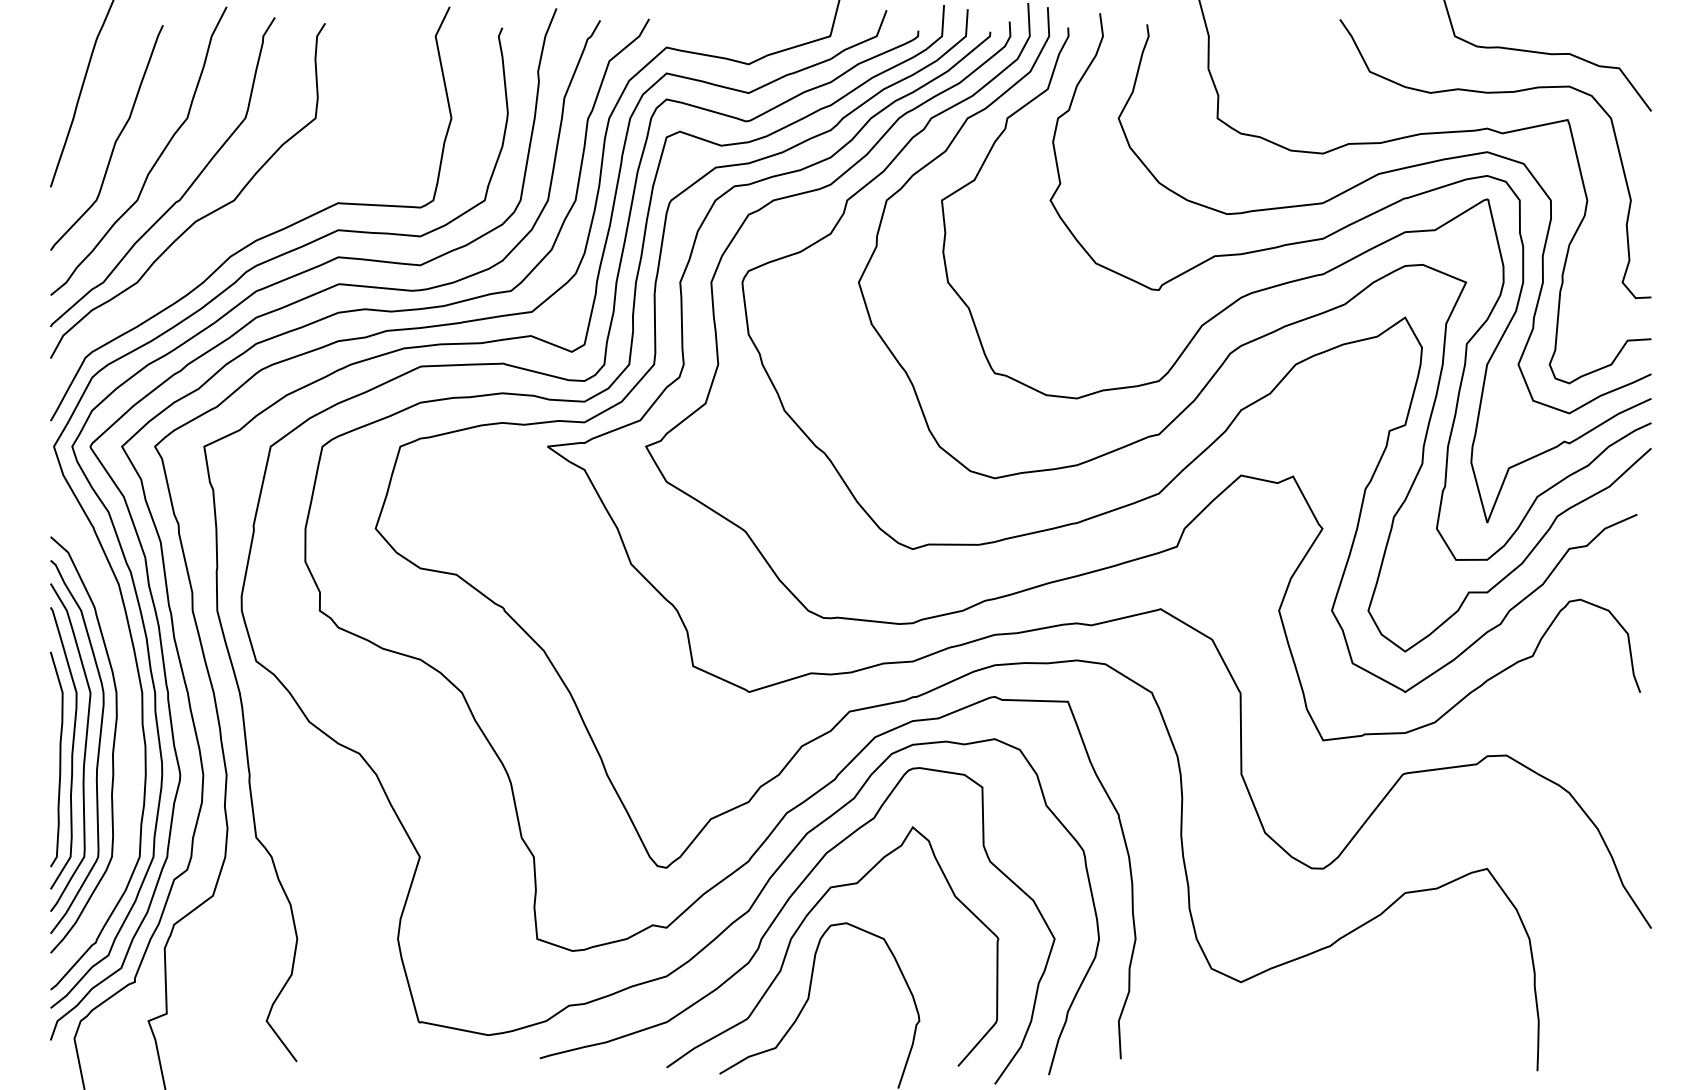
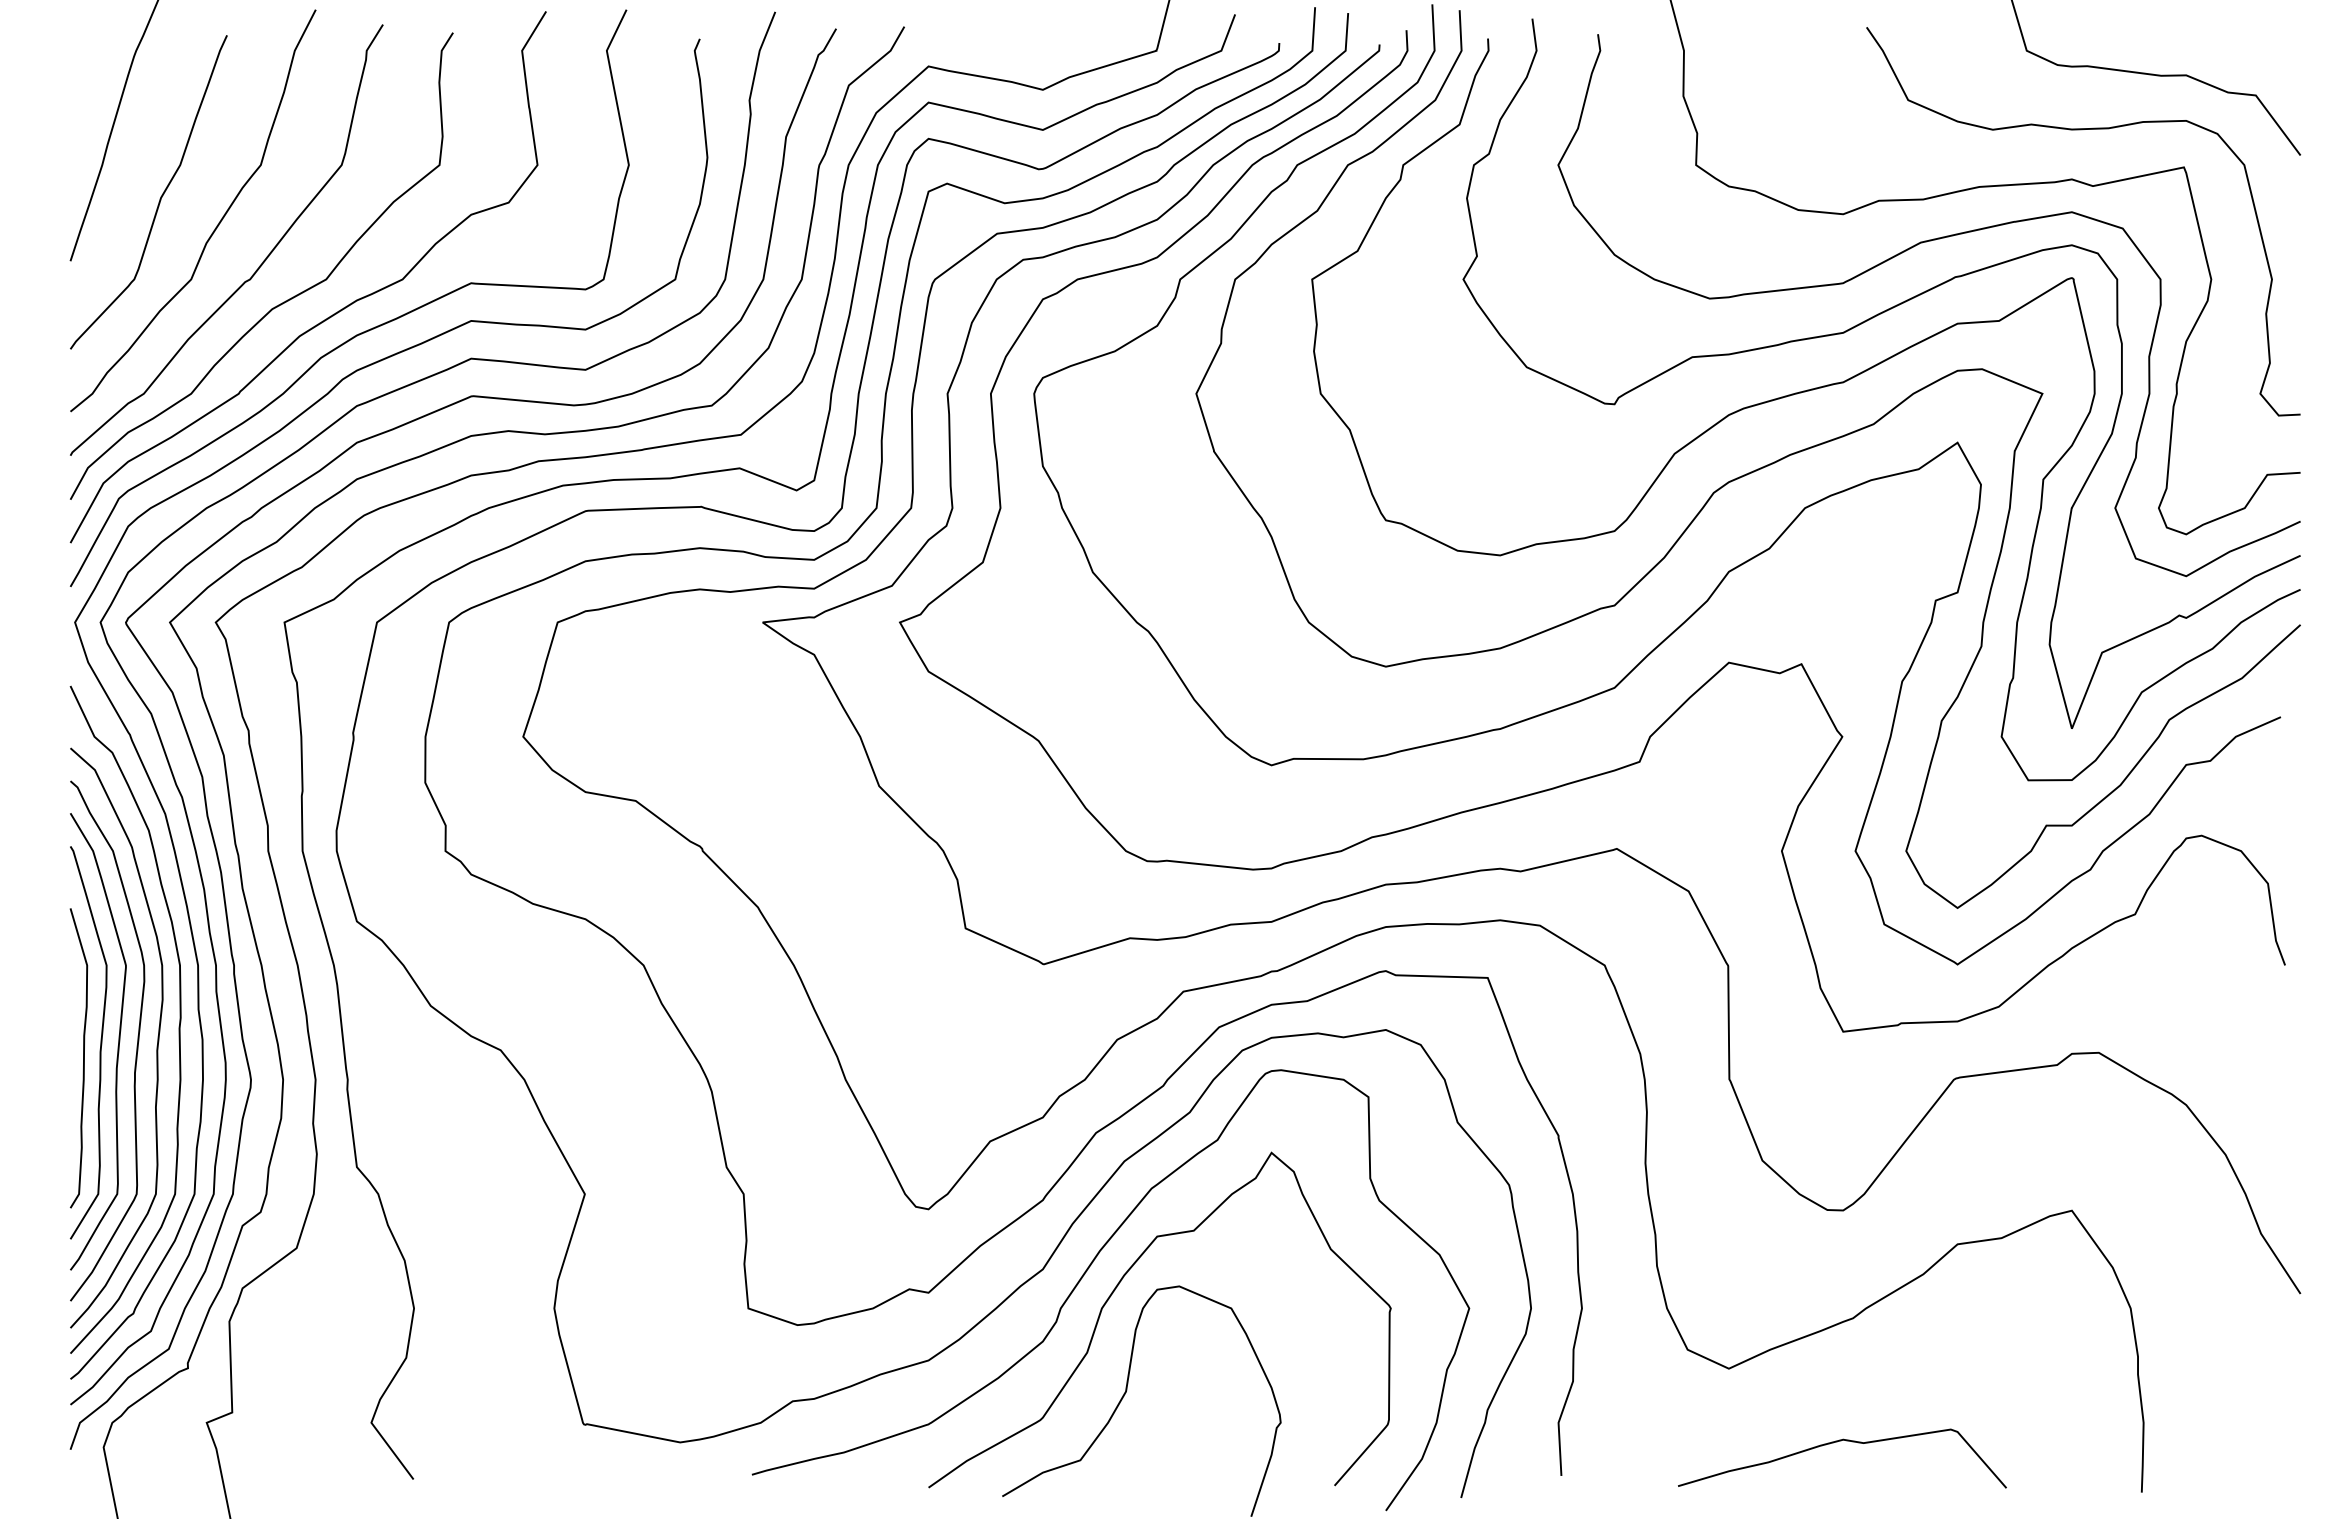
curve: (237, 226) -> (330, 315), added
curve: (128, 736) -> (178, 1026), added
curve: (1319, 1035) -> (1837, 1442), added

